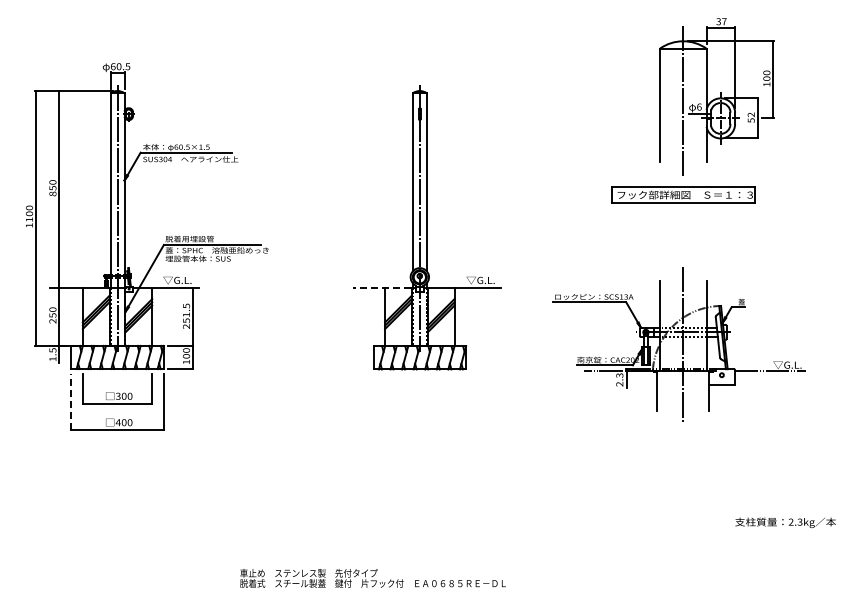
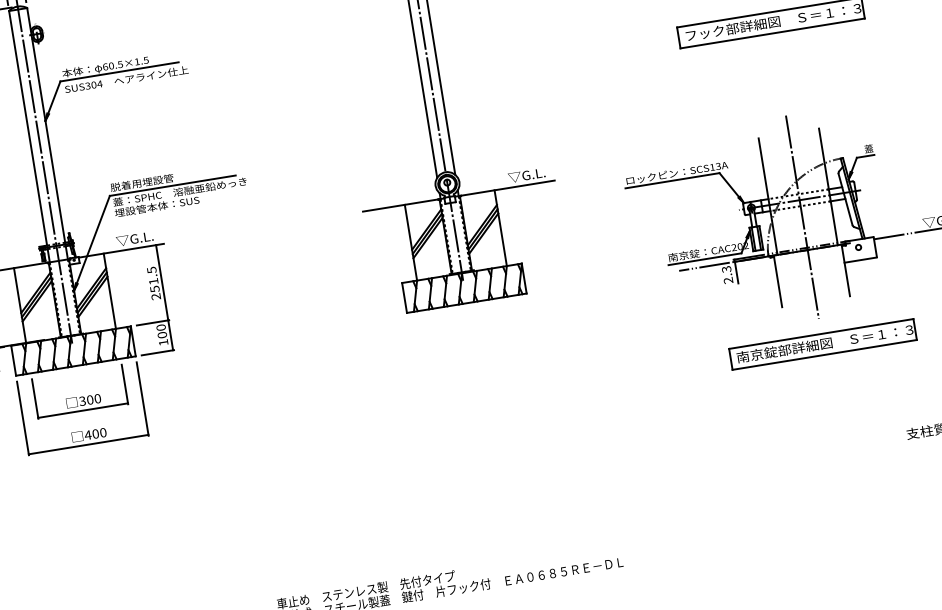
line: (381, 287) -> (400, 205), dashed -> solid
line: (71, 401) -> (23, 417), dashed -> solid
part: (683, 443) -> (823, 343), added

